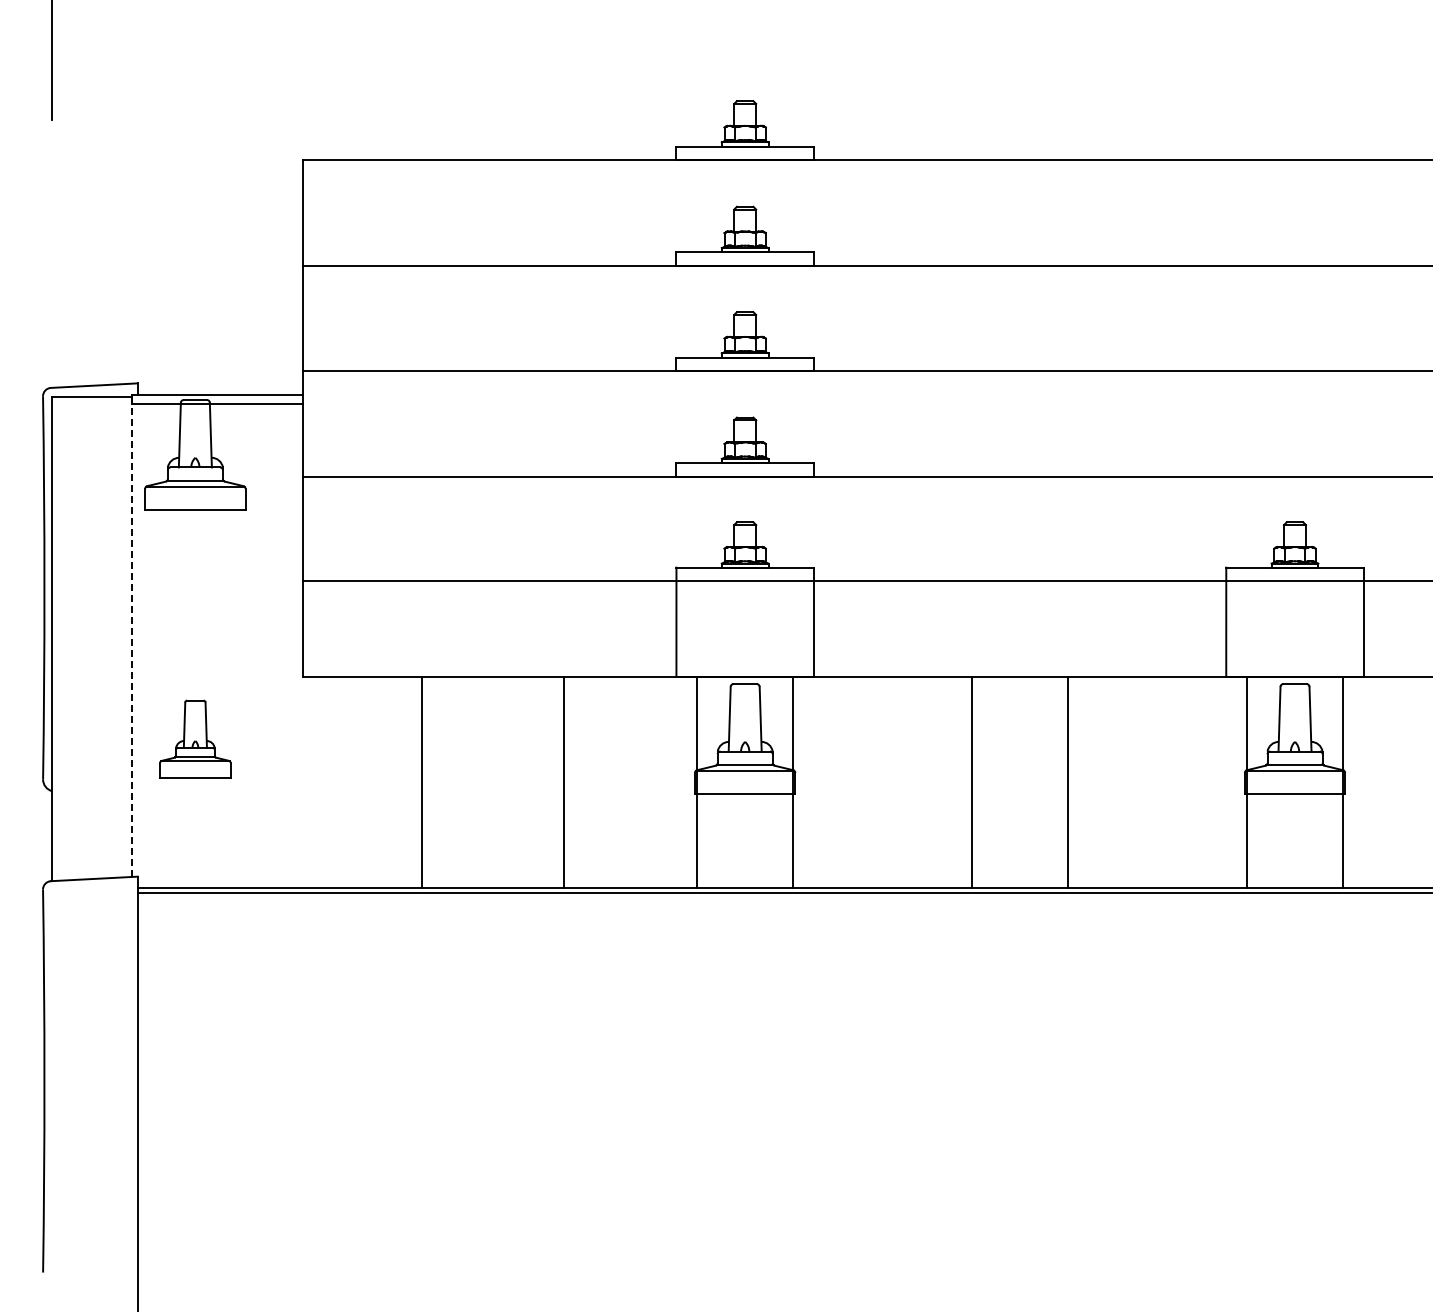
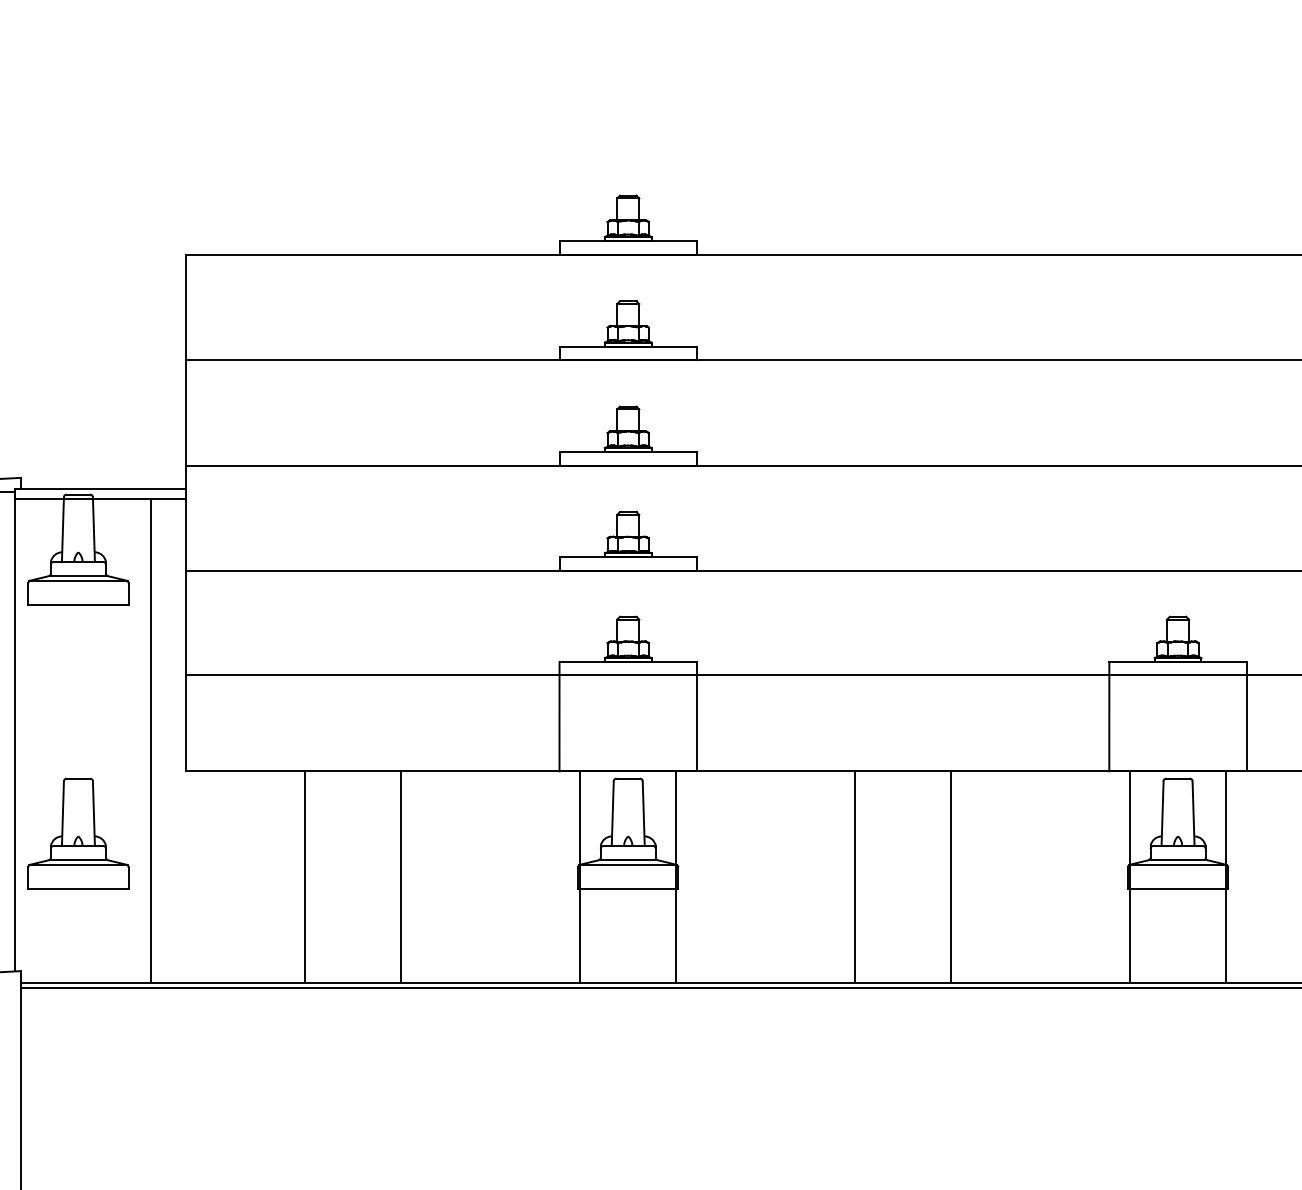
line: (132, 637) -> (15, 731), dashed -> solid
line: (268, 646) -> (151, 740), added
part: (195, 738) -> (78, 832), size x1.43
line: (564, 782) -> (401, 876), moved

